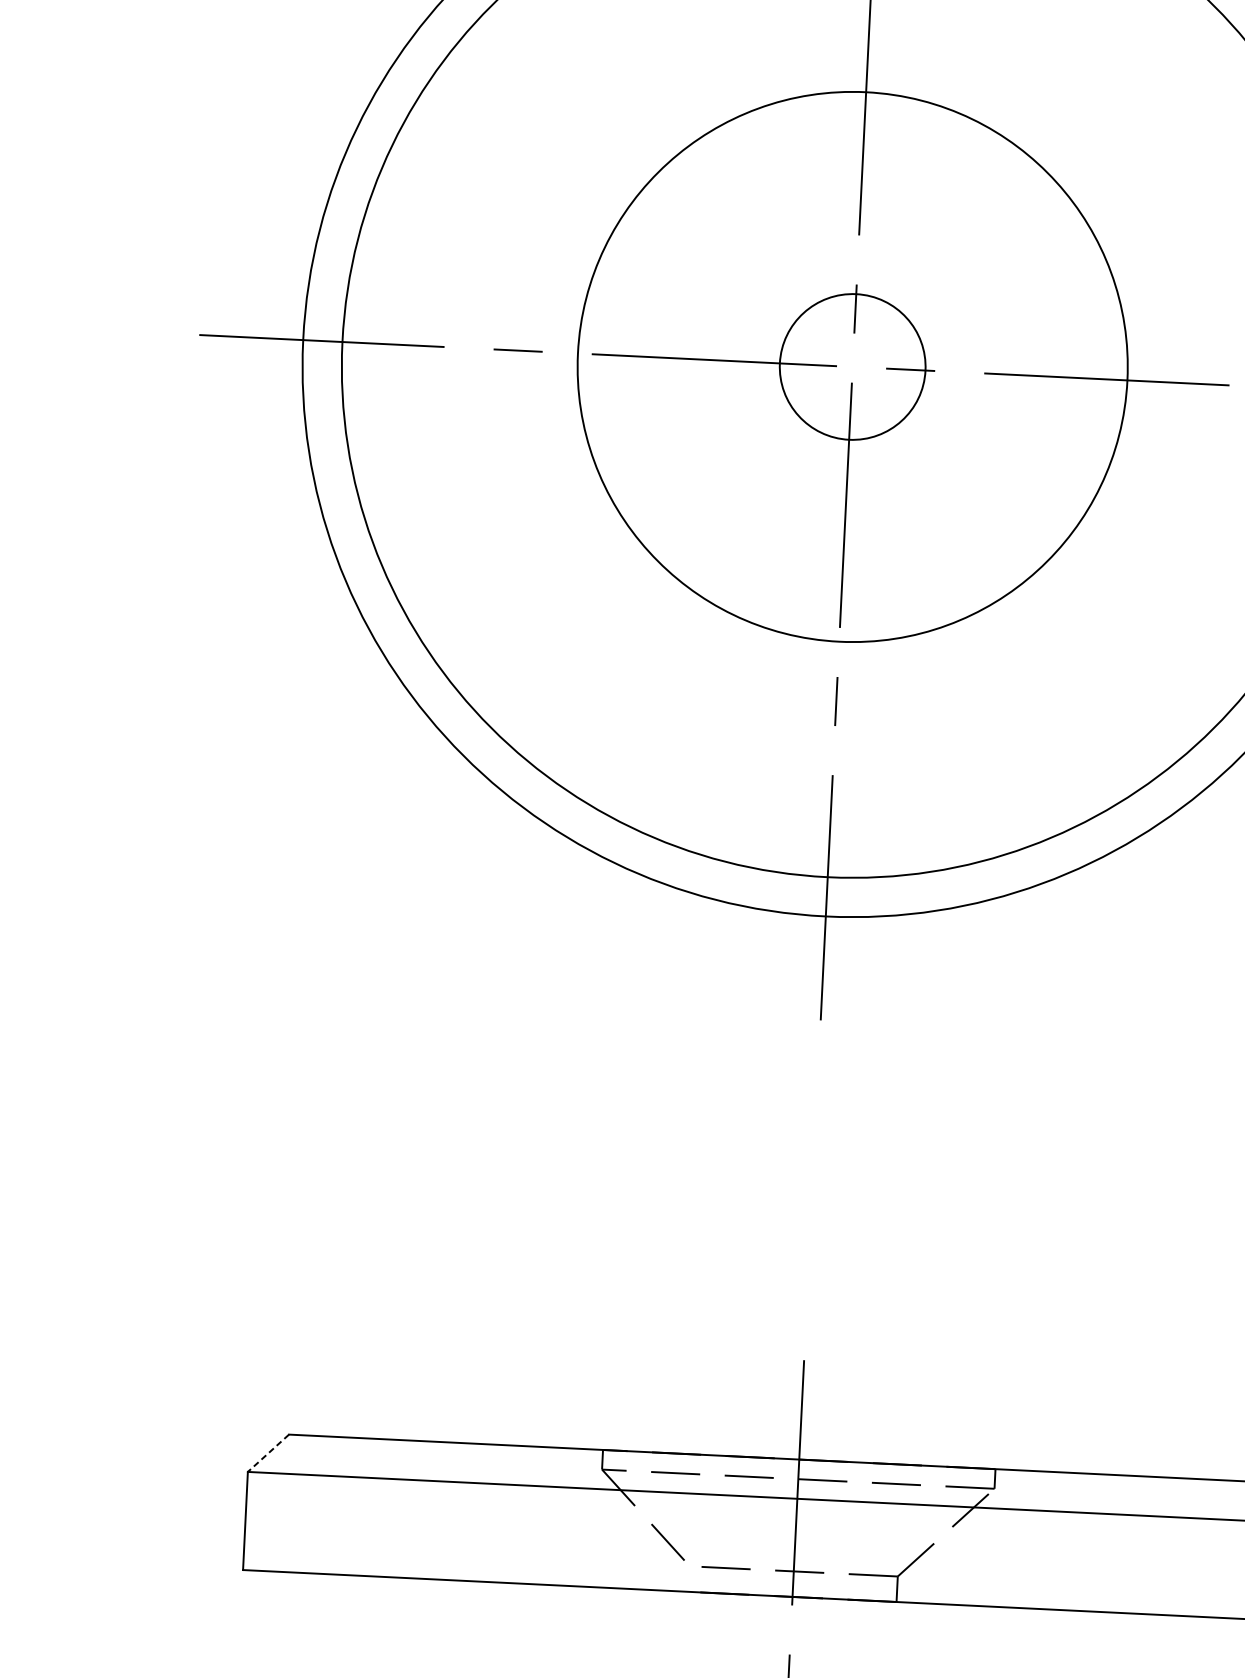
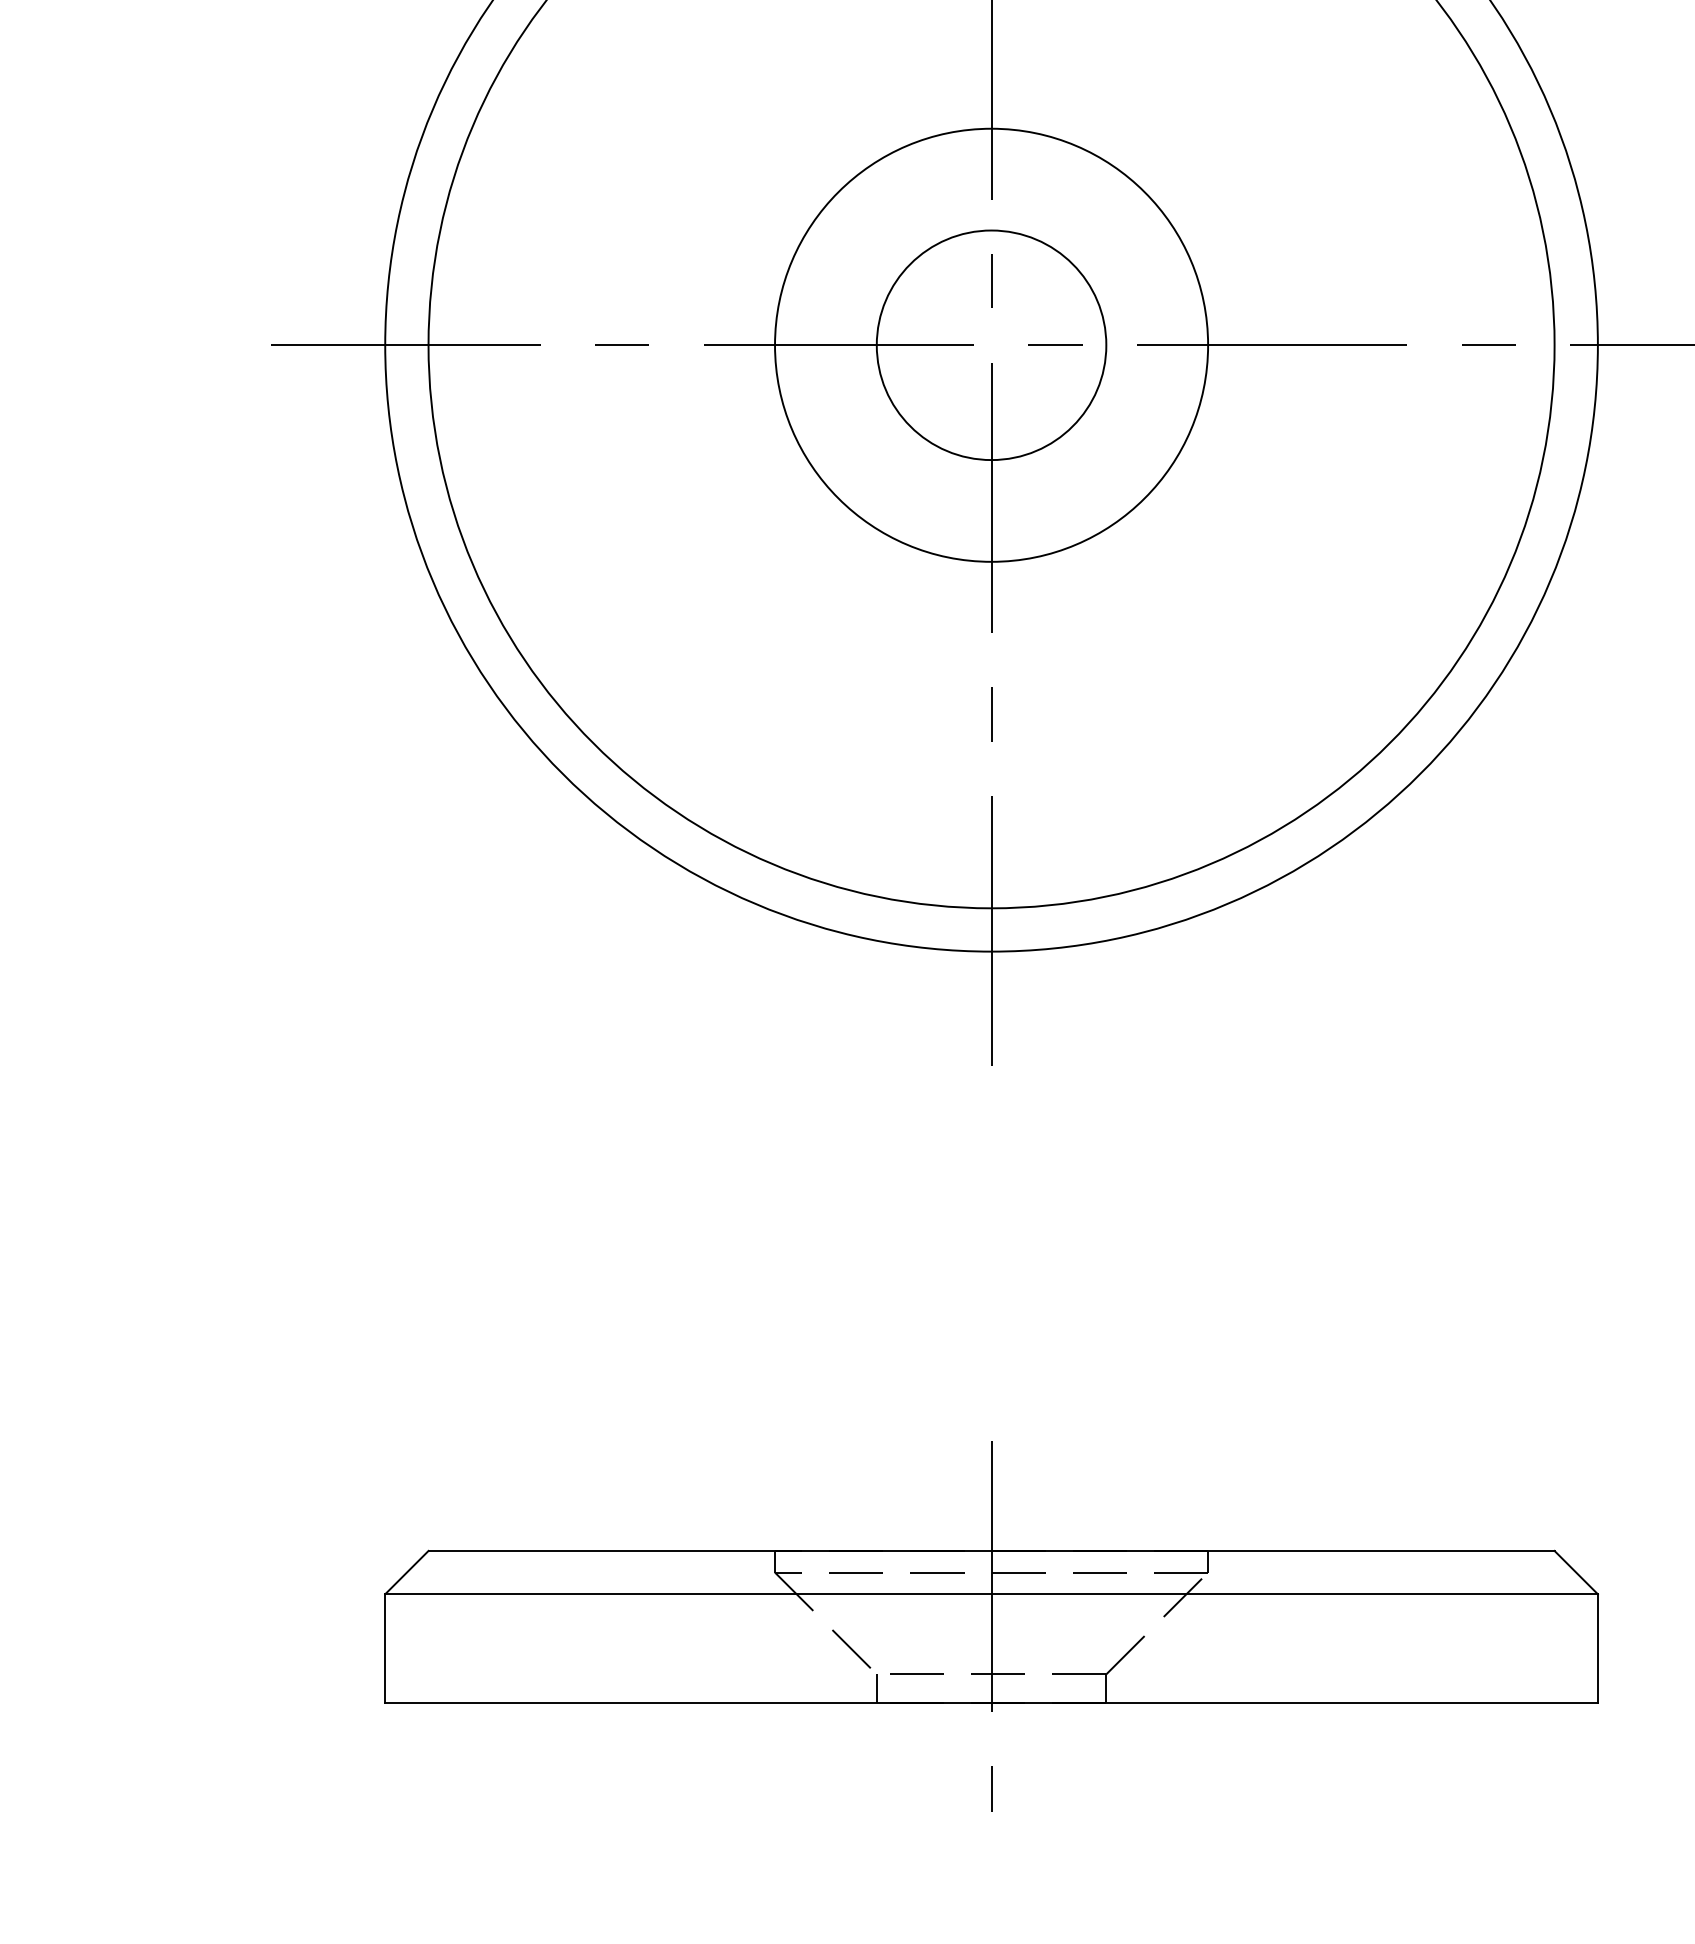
circle: (852, 366) -> (991, 344), size x0.71
circle: (852, 367) -> (991, 345), size x1.43
line: (268, 1453) -> (406, 1572), dashed -> solid
line: (688, 1579) -> (876, 1688), added

